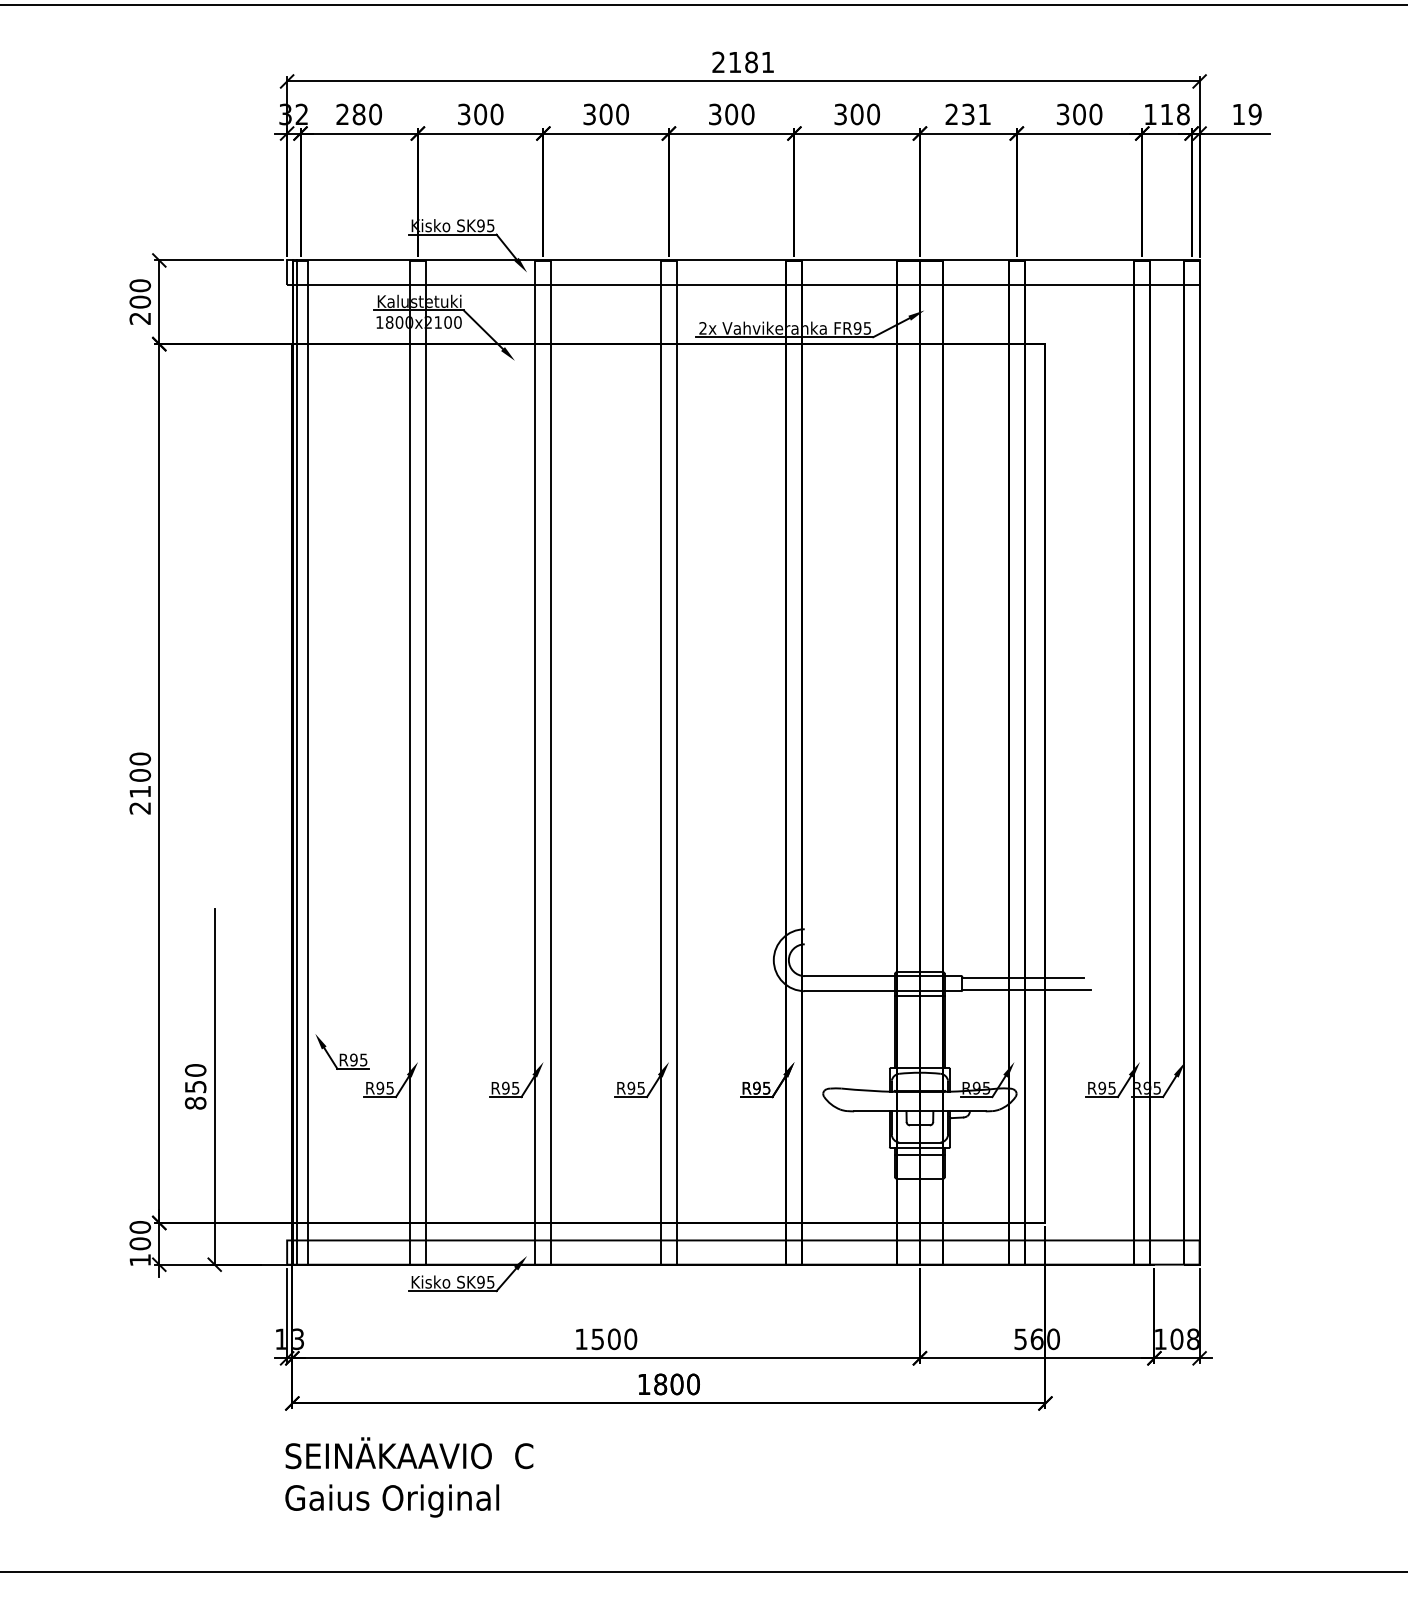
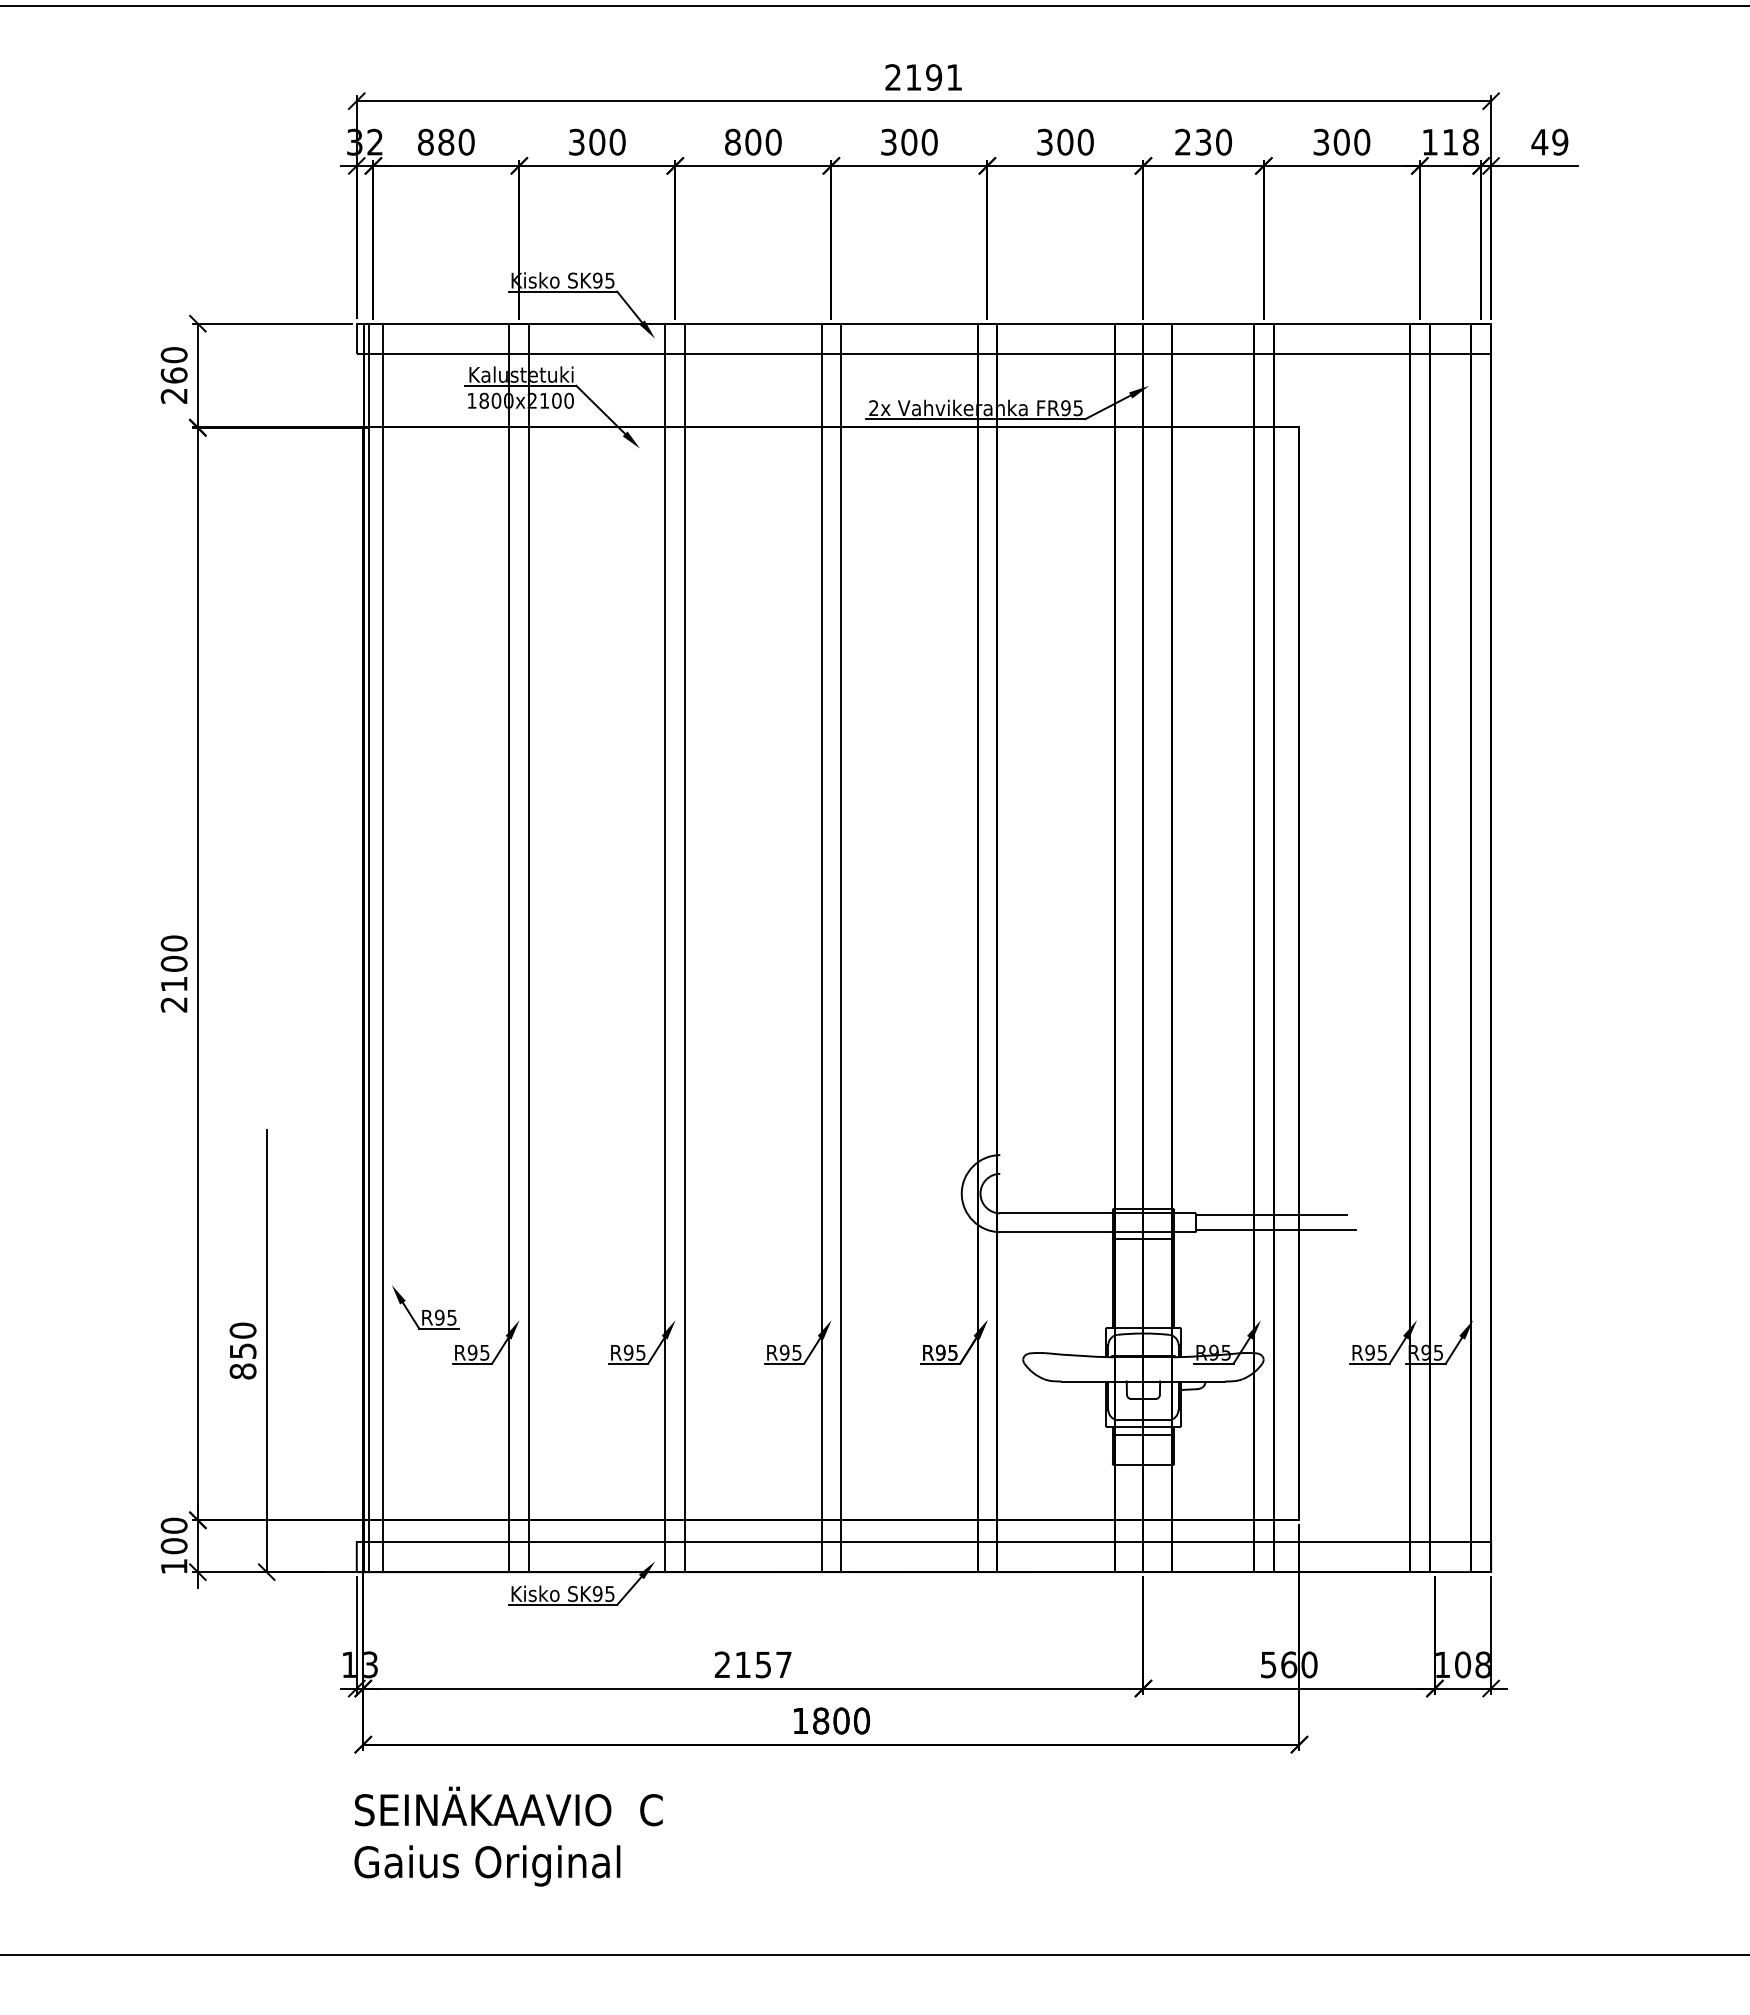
text: (751, 62) -> (934, 77), 2181 -> 2191
text: (342, 113) -> (425, 141), 280 -> 880
text: (985, 113) -> (1224, 141), 231 -> 230
text: (589, 114) -> (732, 142), 300 -> 800
text: (1238, 114) -> (1539, 142), 19 -> 49
text: (139, 302) -> (173, 375), 200 -> 260
text: (605, 1338) -> (752, 1664), 1500 -> 2157

